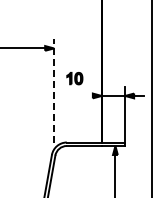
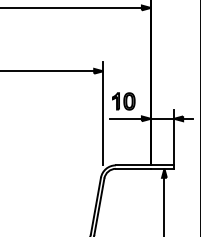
part: (74, 78) -> (123, 101), size x1.43
line: (54, 90) -> (103, 113), dashed -> solid
line: (76, 95) -> (125, 118), added

